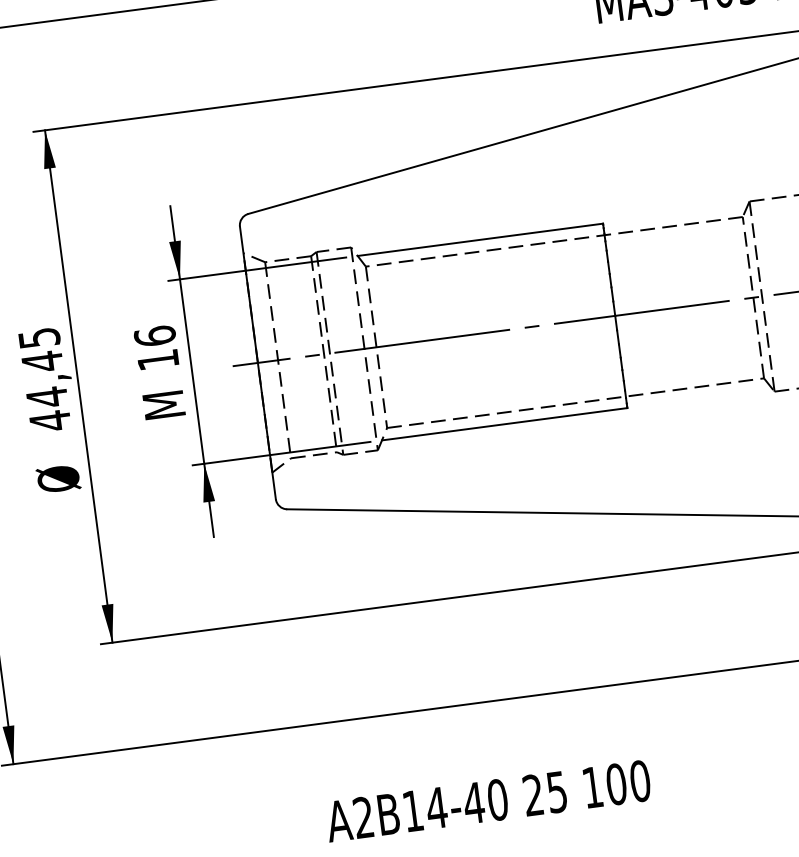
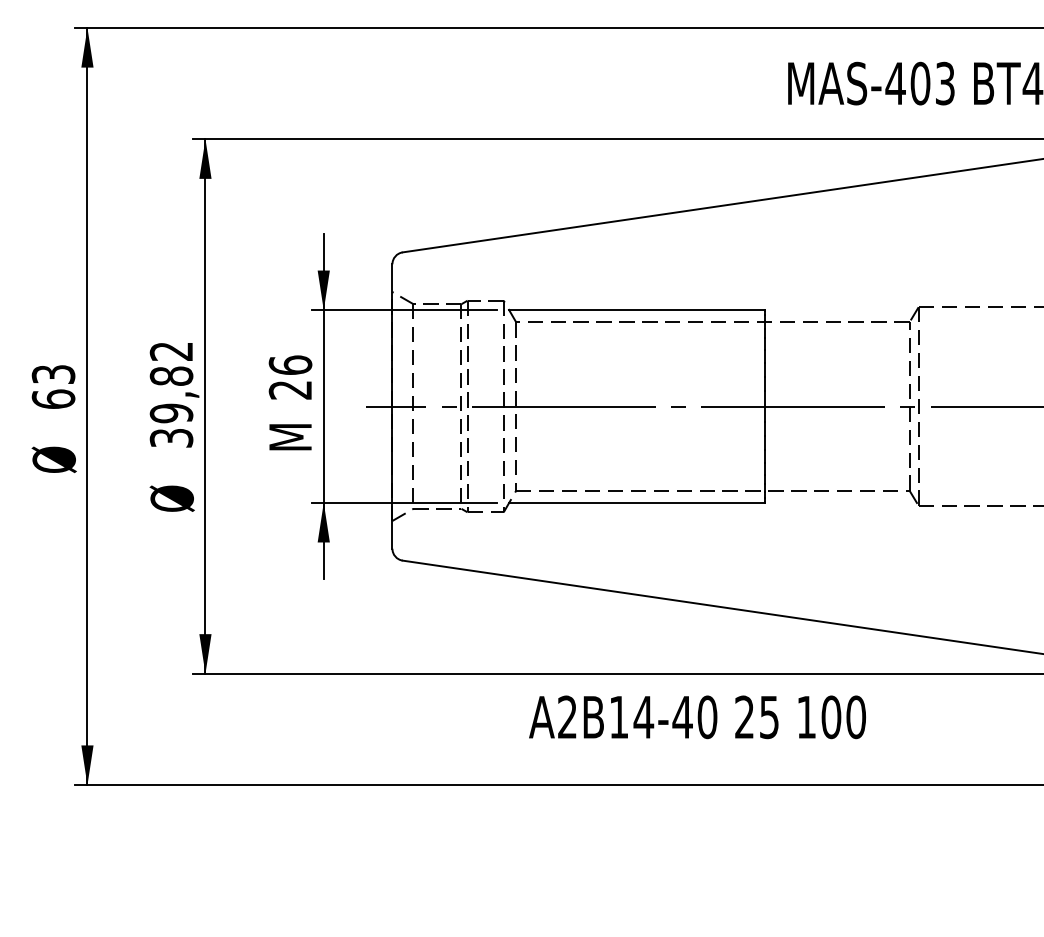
text: (157, 360) -> (289, 390), 16 -> 26
text: (44, 380) -> (171, 395), 44,45 -> 39,82
text: (488, 801) -> (697, 717), moved

